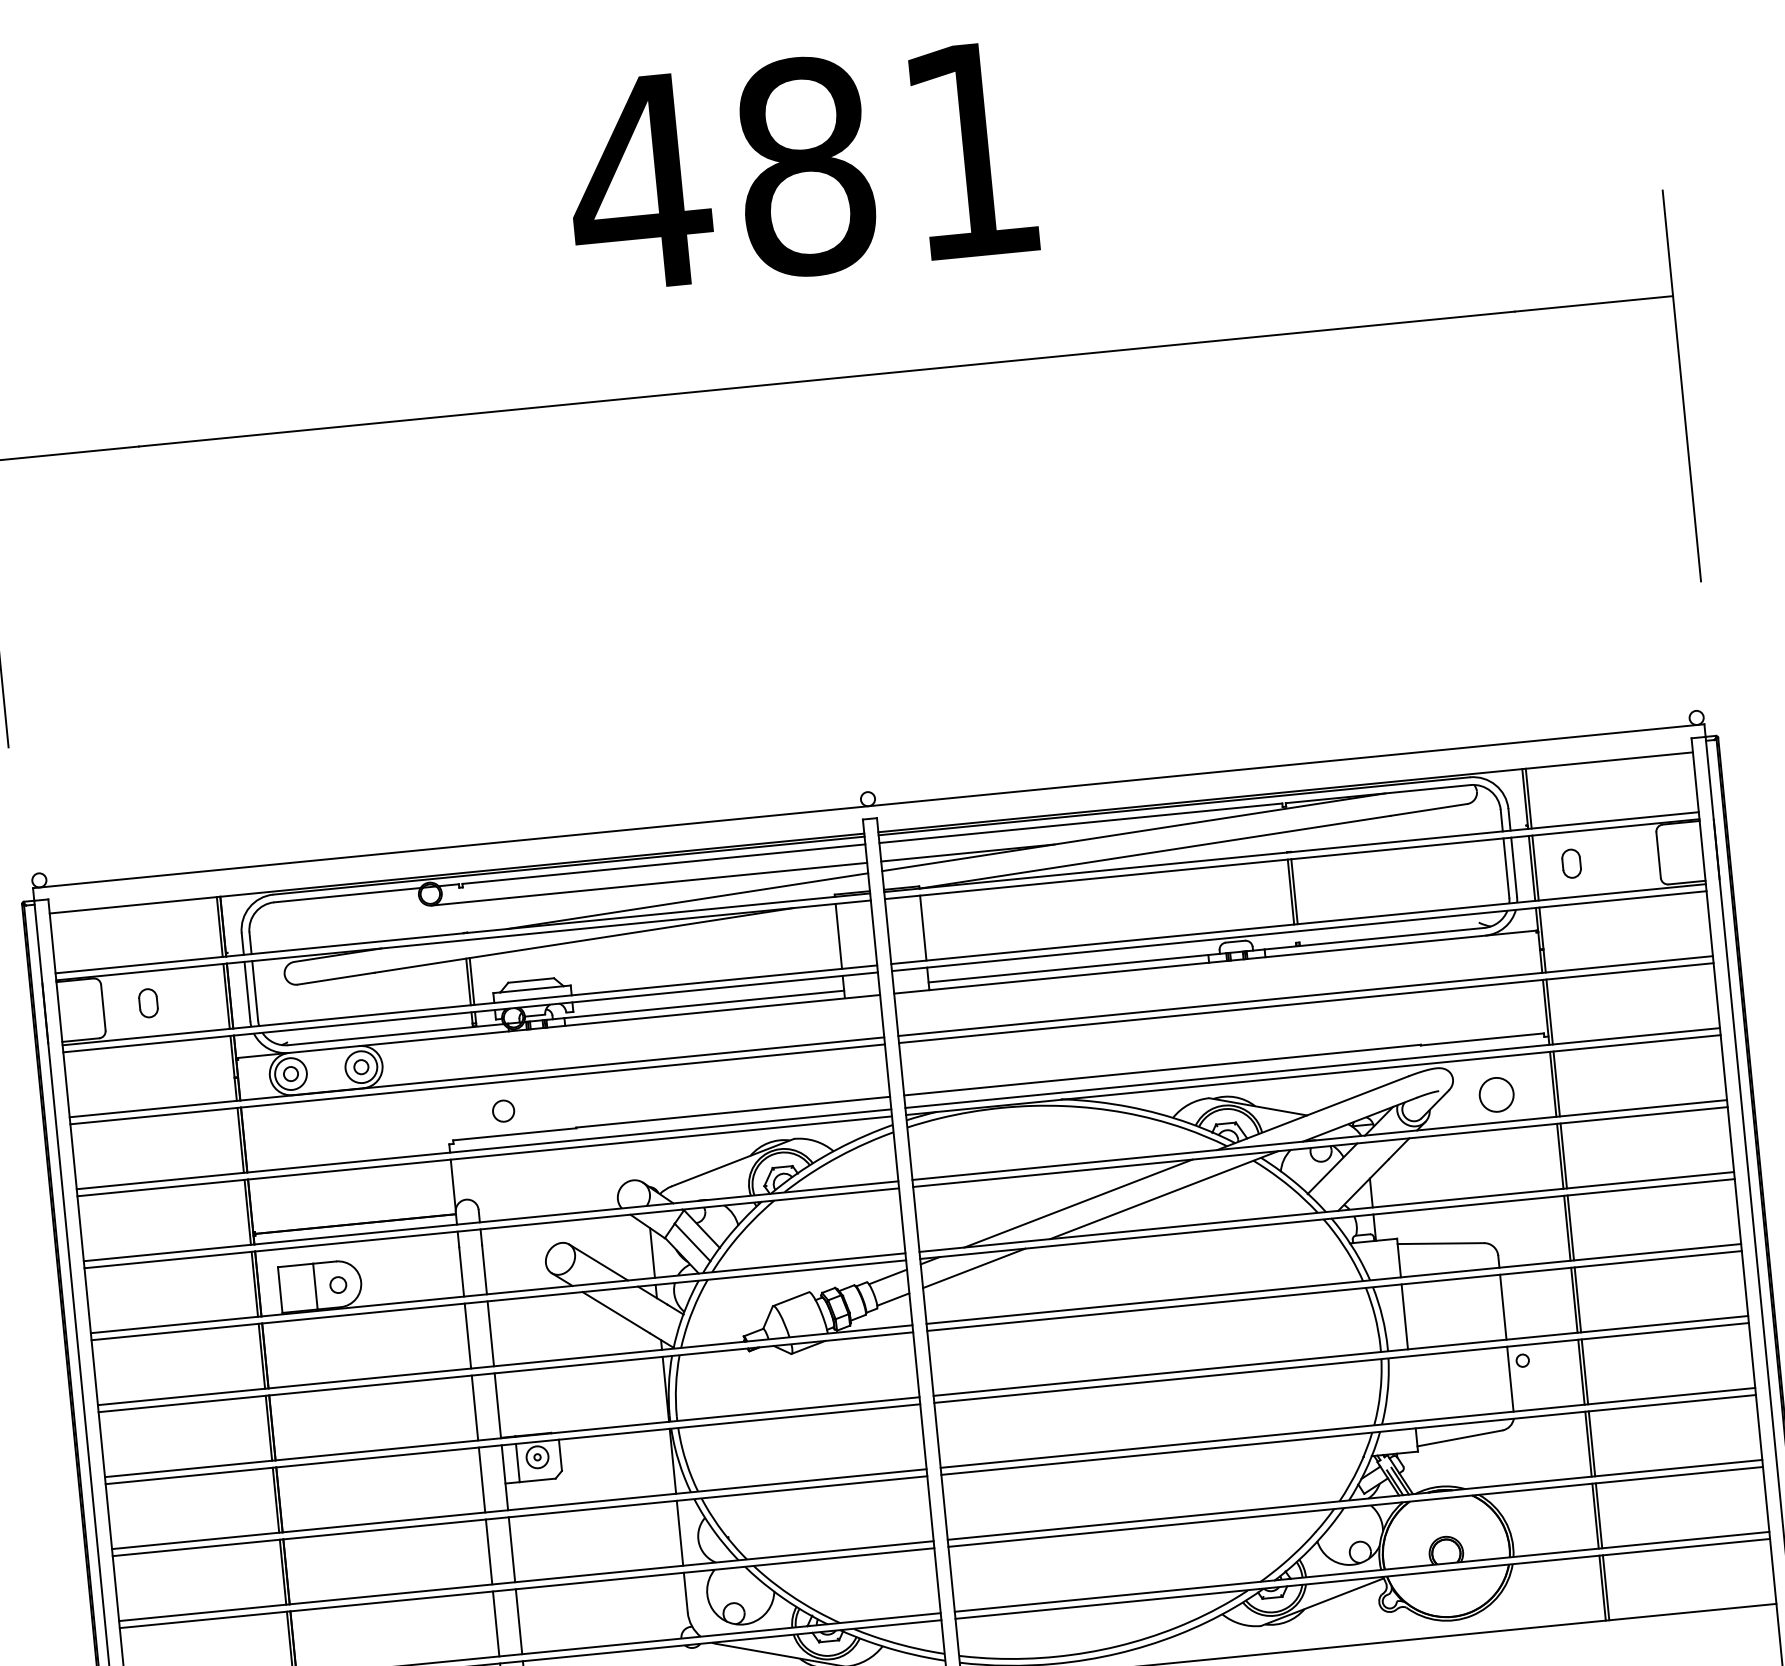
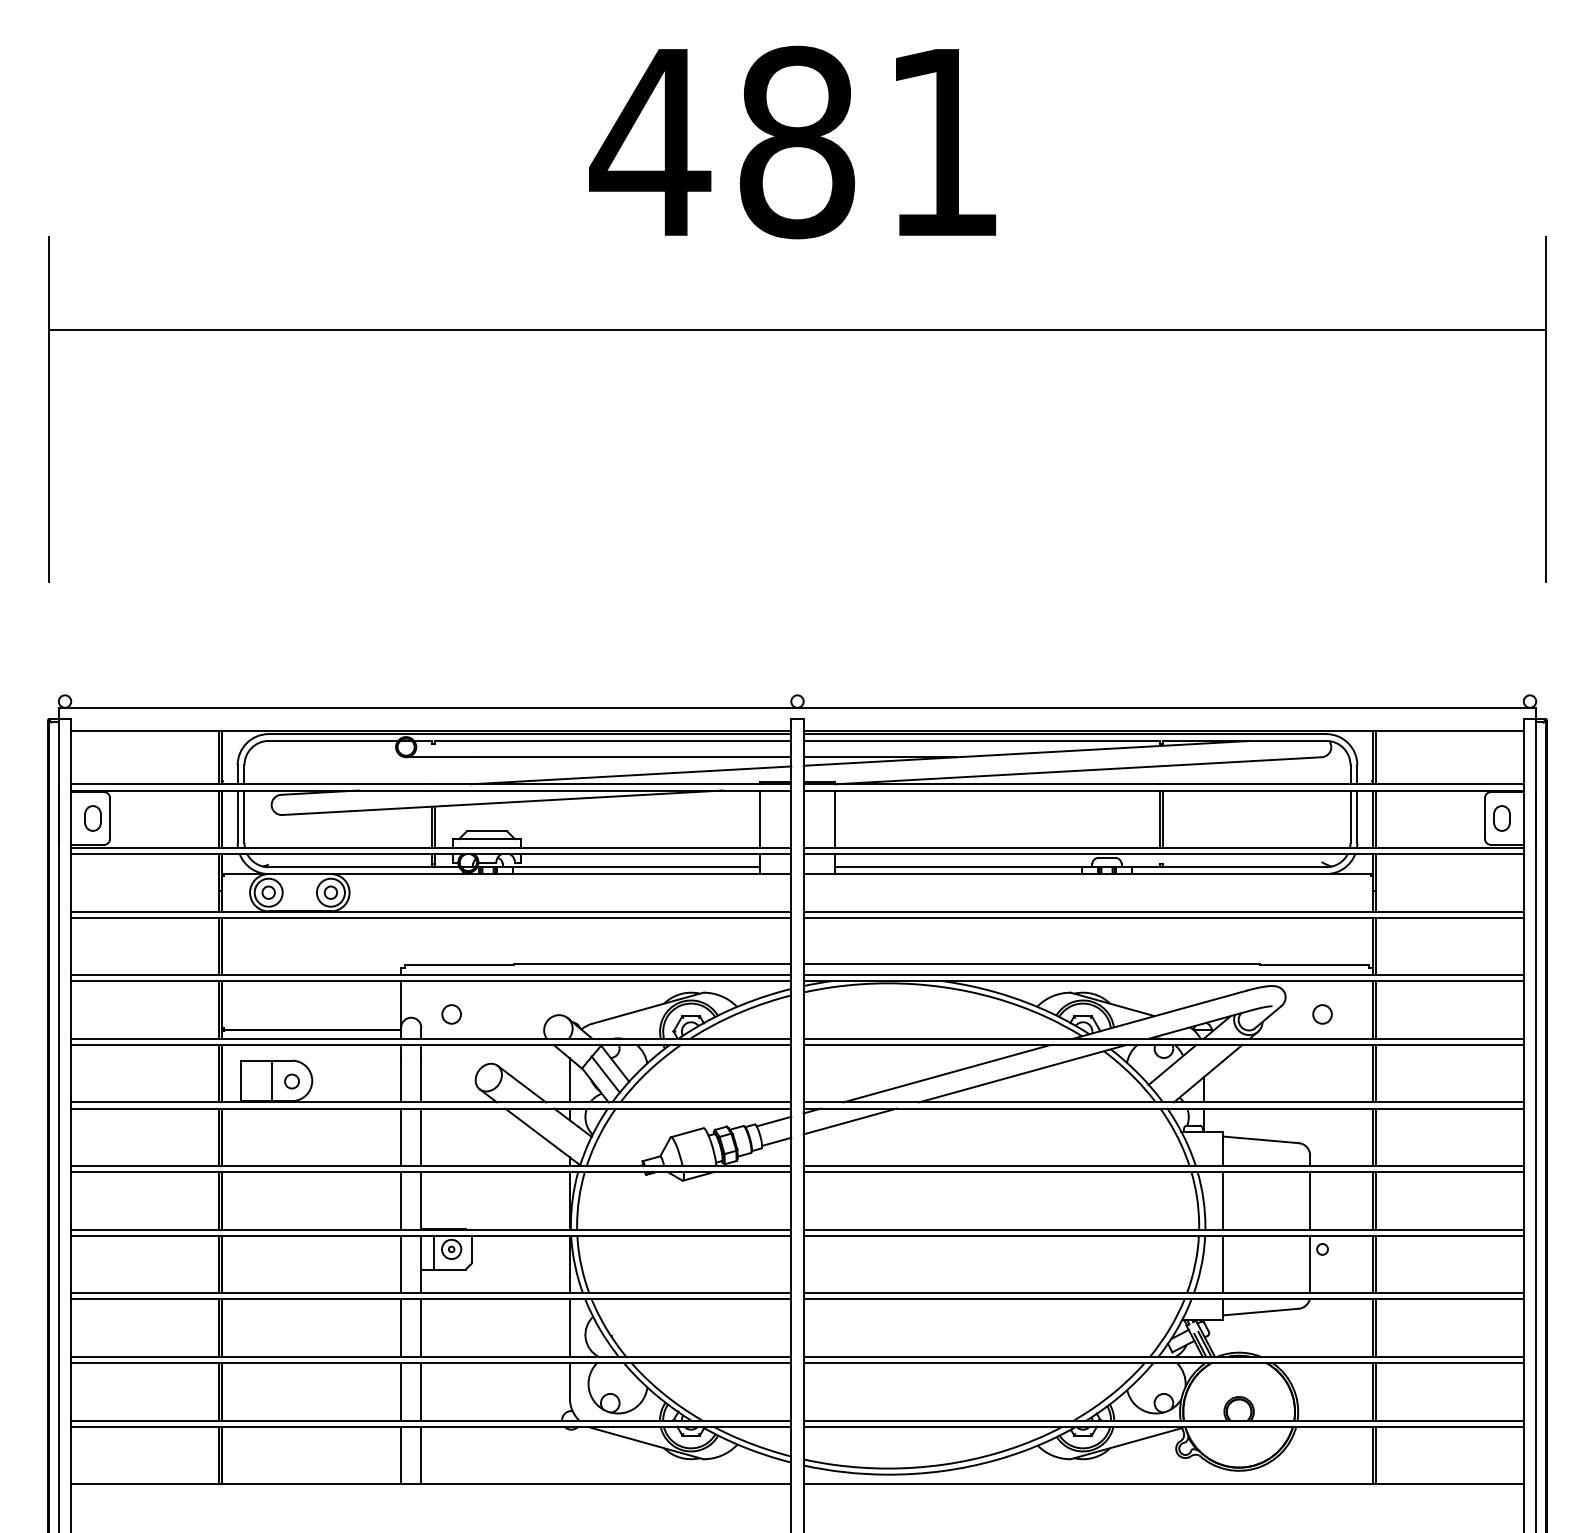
part: (1571, 863) -> (1501, 818), moved
part: (147, 1003) -> (92, 818), moved
circle: (1496, 1094) -> (1322, 1014), size x0.62
circle: (503, 1111) -> (451, 1014), moved
line: (1412, 1388) -> (1223, 1264), added

